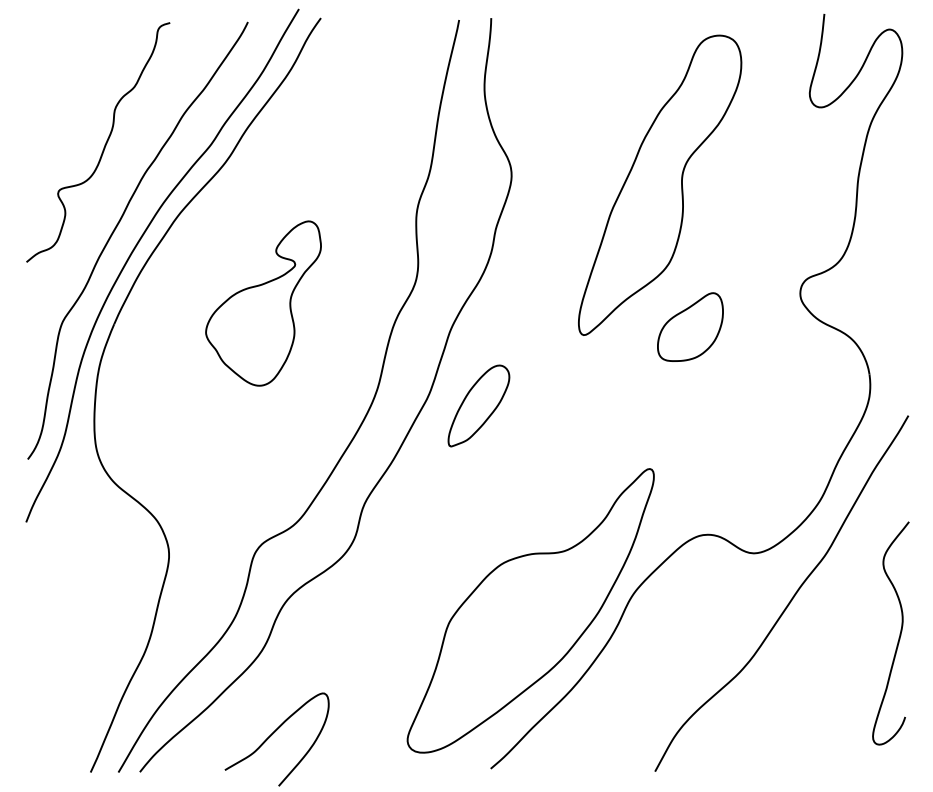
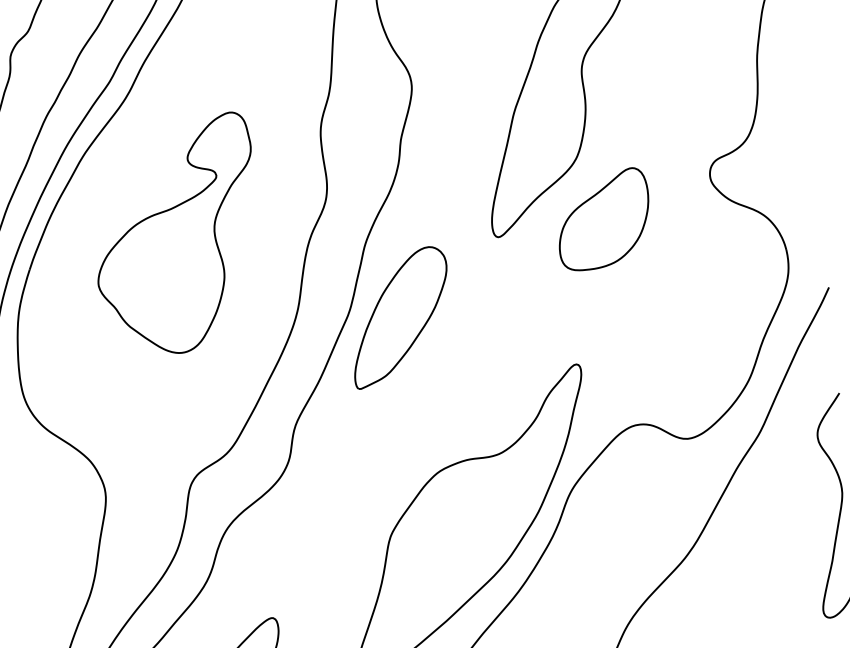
part: (263, 303) -> (176, 235), size x1.43
part: (690, 326) -> (603, 218), size x1.43
part: (478, 405) -> (399, 317), size x1.67

